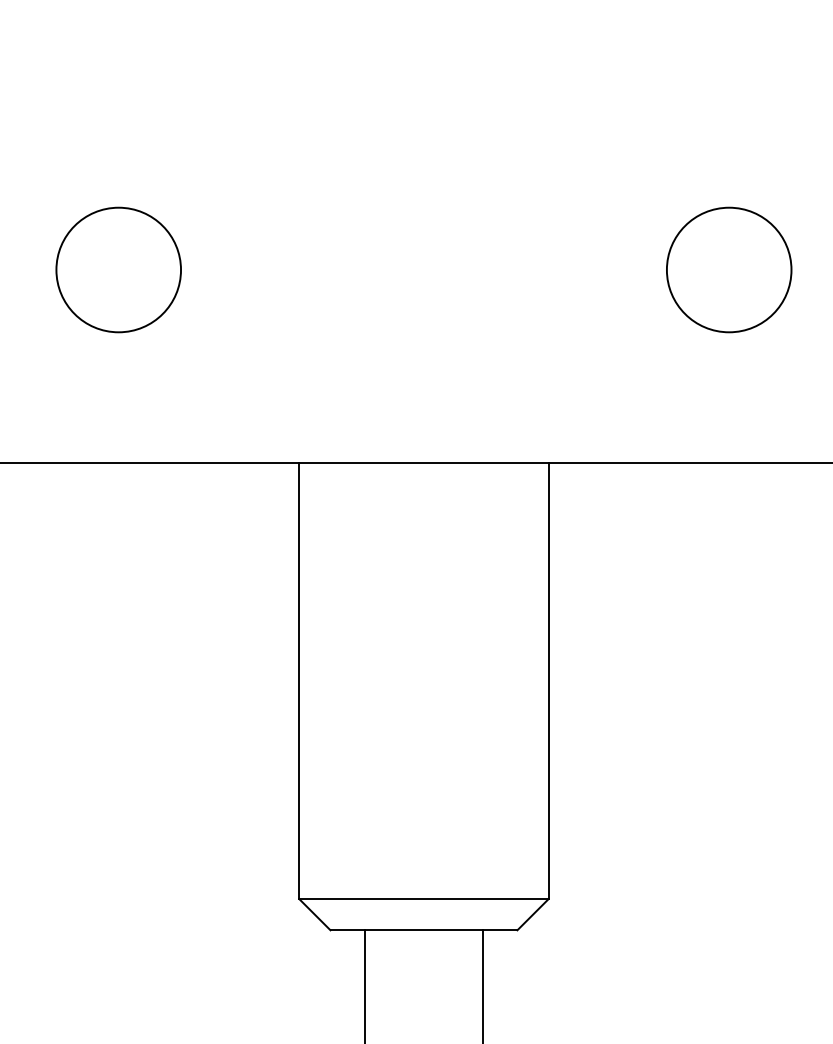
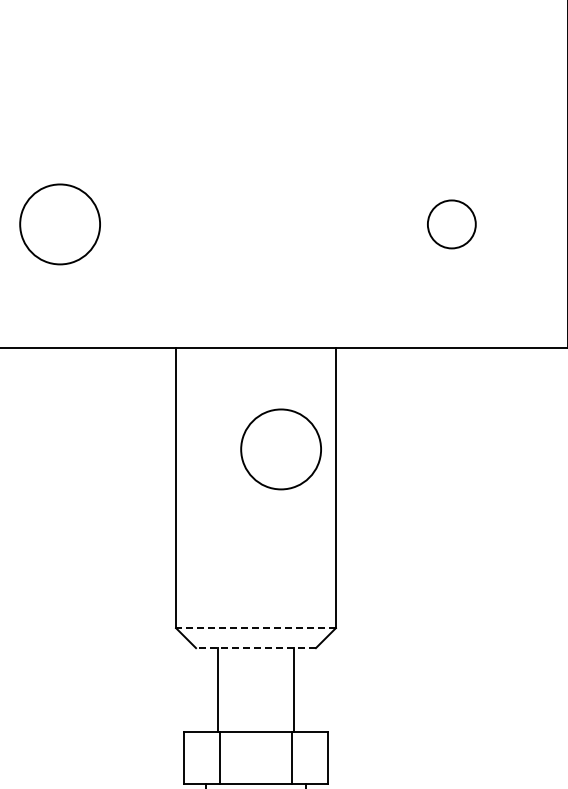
circle: (728, 270) -> (451, 224), size x0.6
circle: (462, 620) -> (280, 449), added
line: (424, 899) -> (256, 628), solid -> dashed
line: (424, 930) -> (256, 648), solid -> dashed

